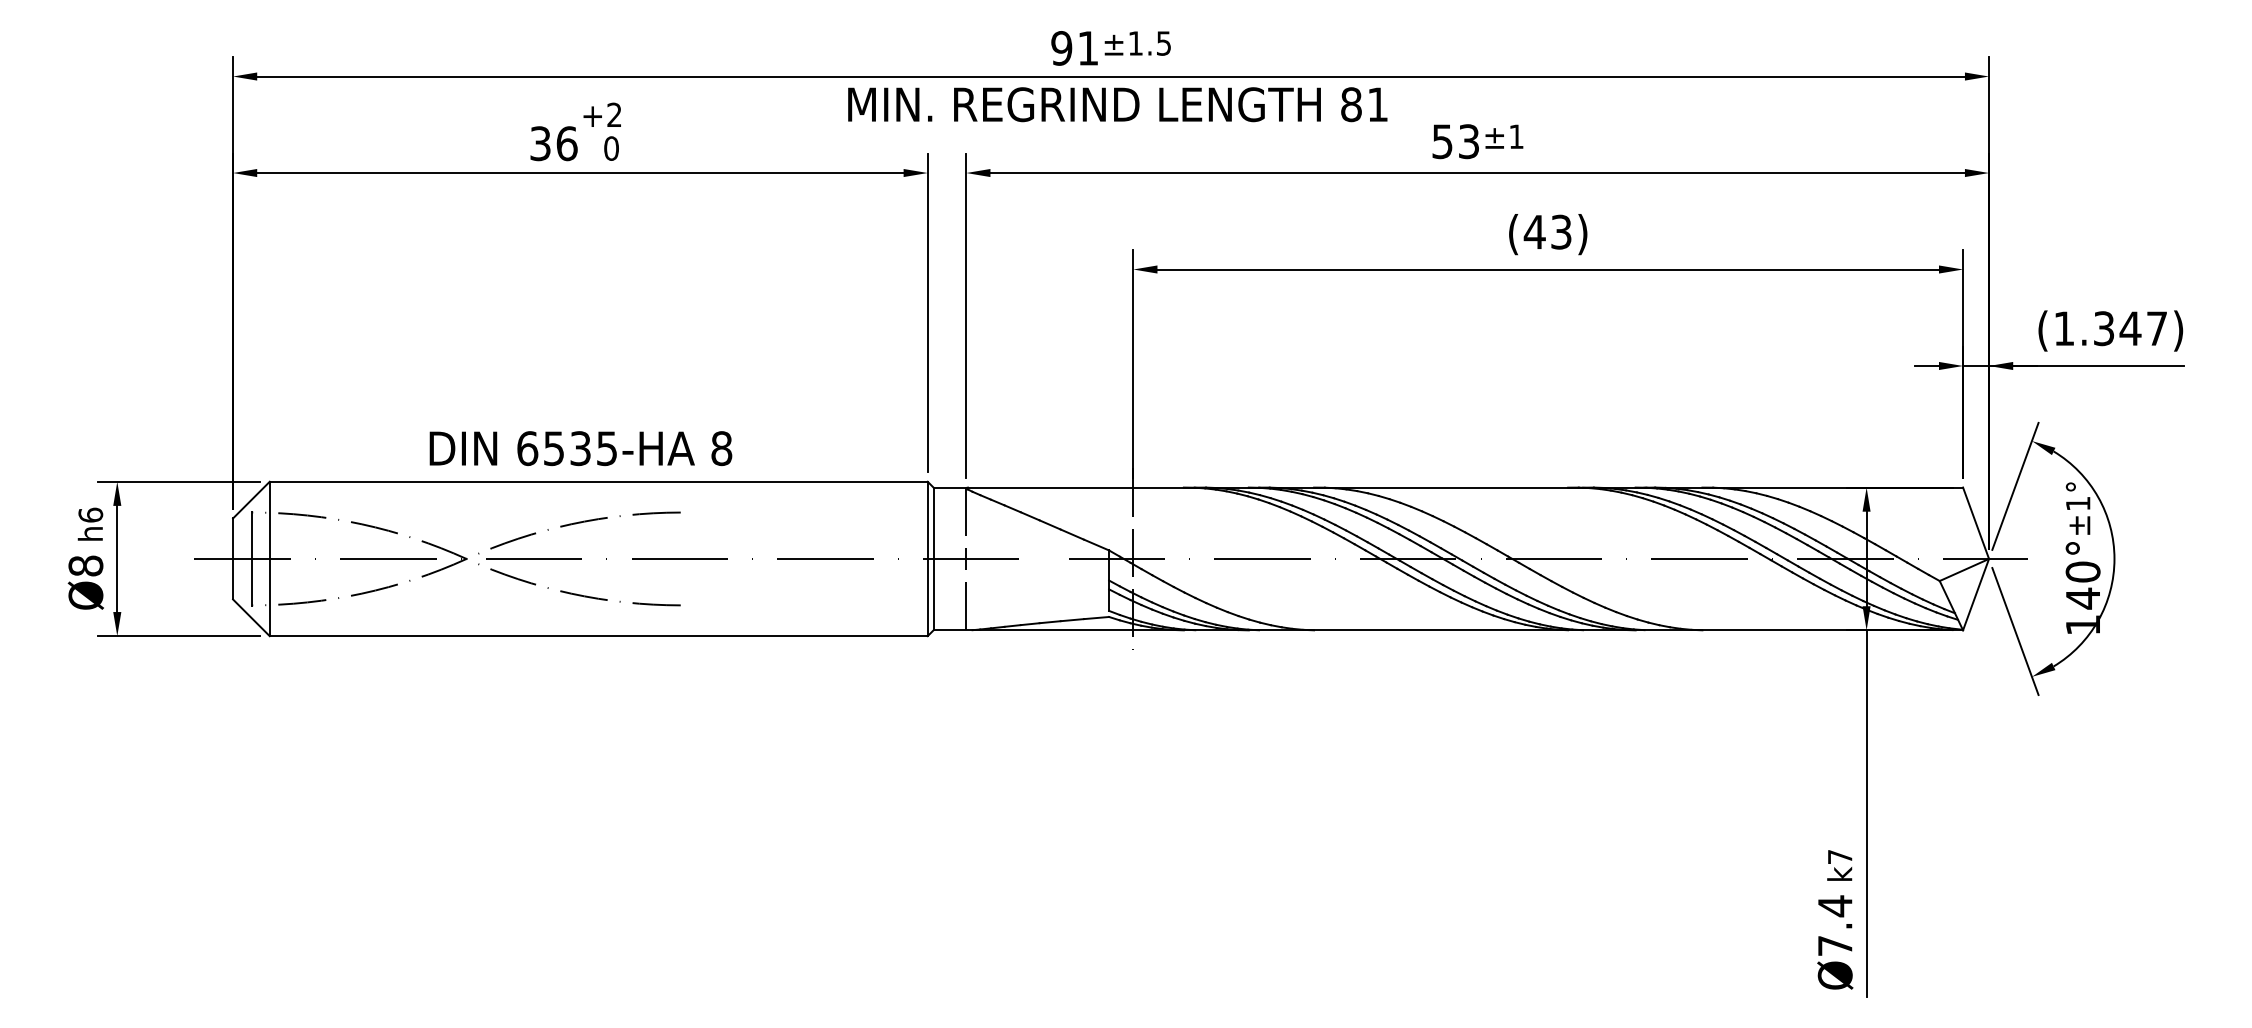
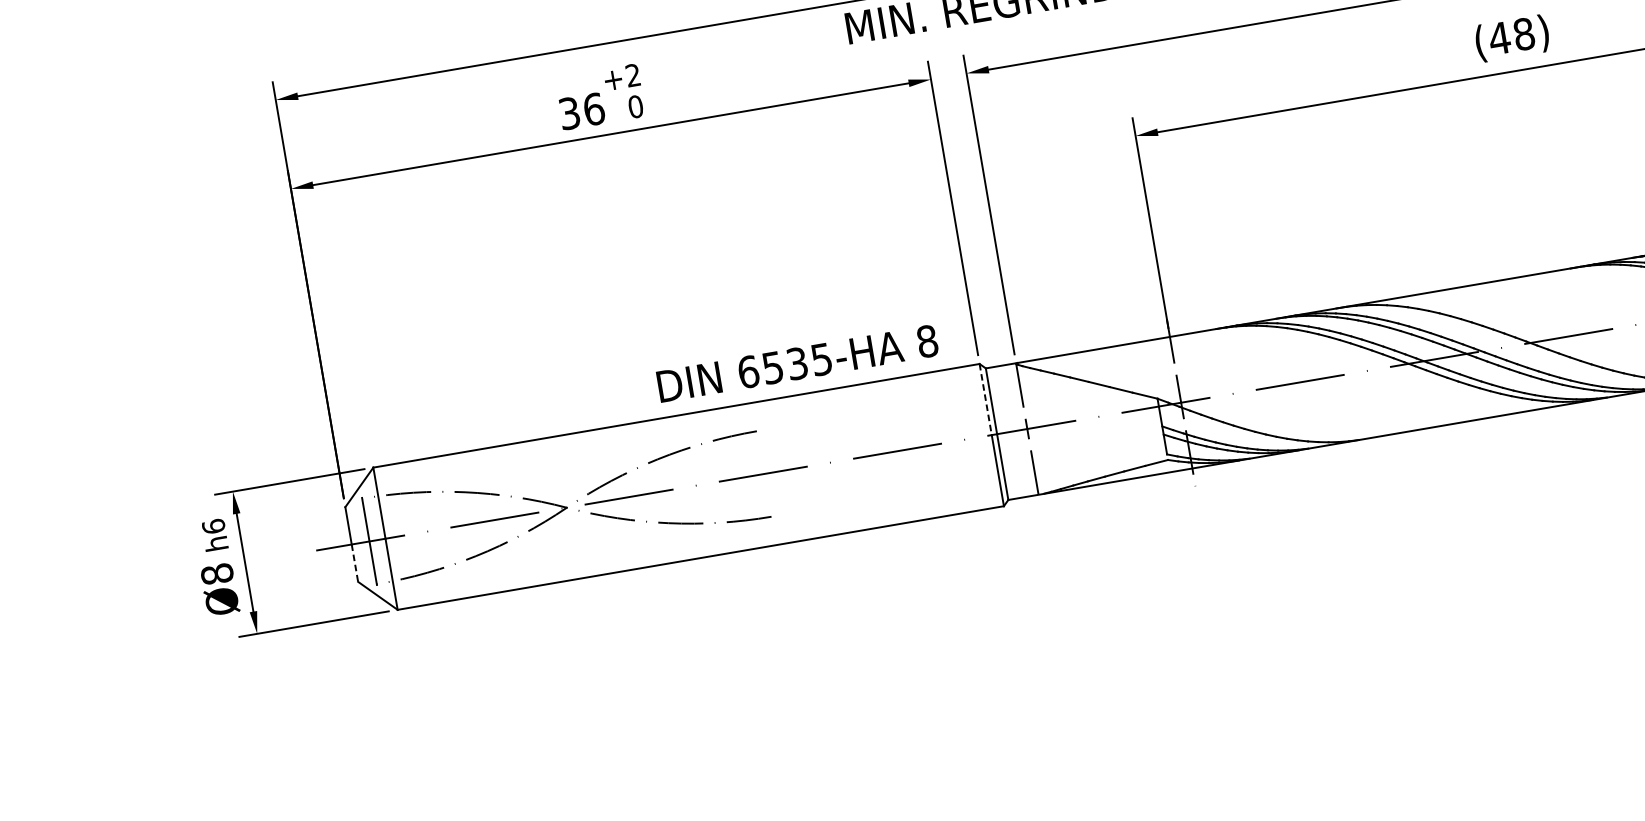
text: (1561, 231) -> (1524, 33), (43) -> (48)
text: (580, 448) -> (797, 363), moved
line: (927, 520) -> (985, 399), solid -> dashed
line: (233, 579) -> (355, 563), solid -> dashed

